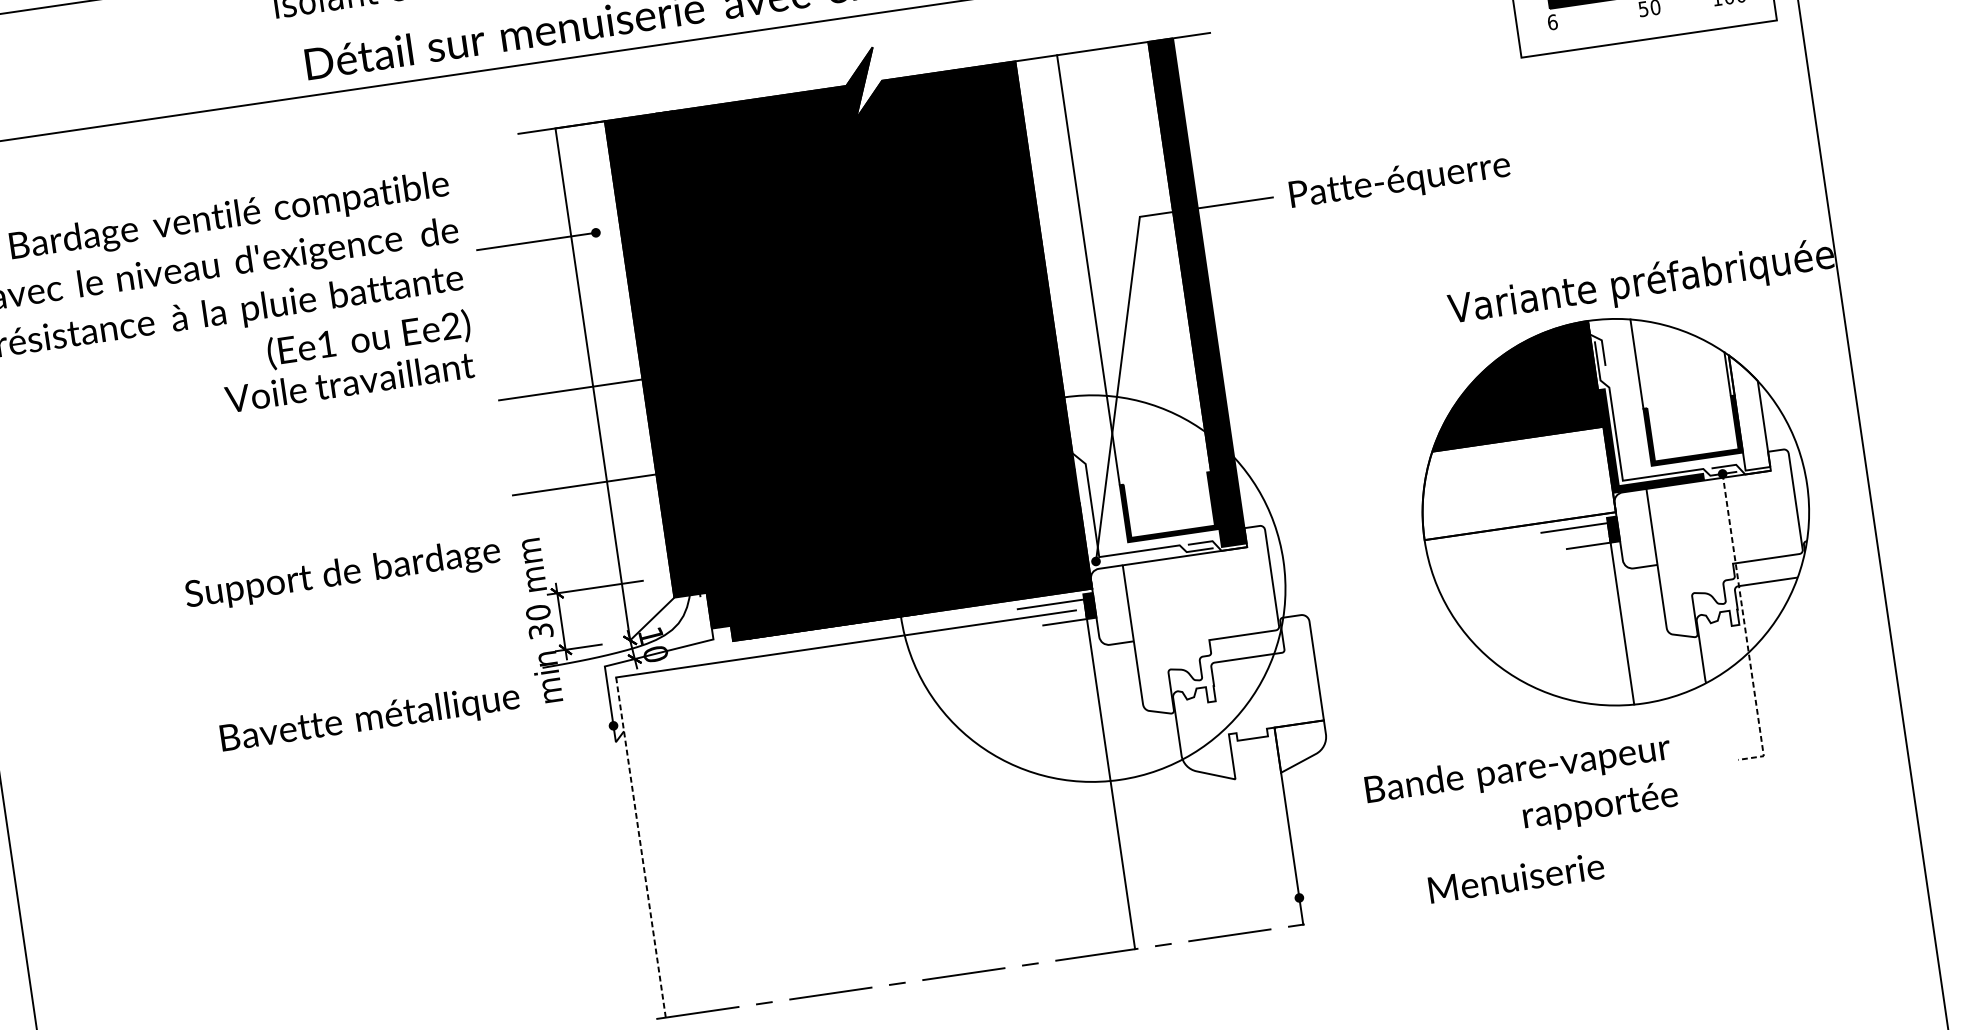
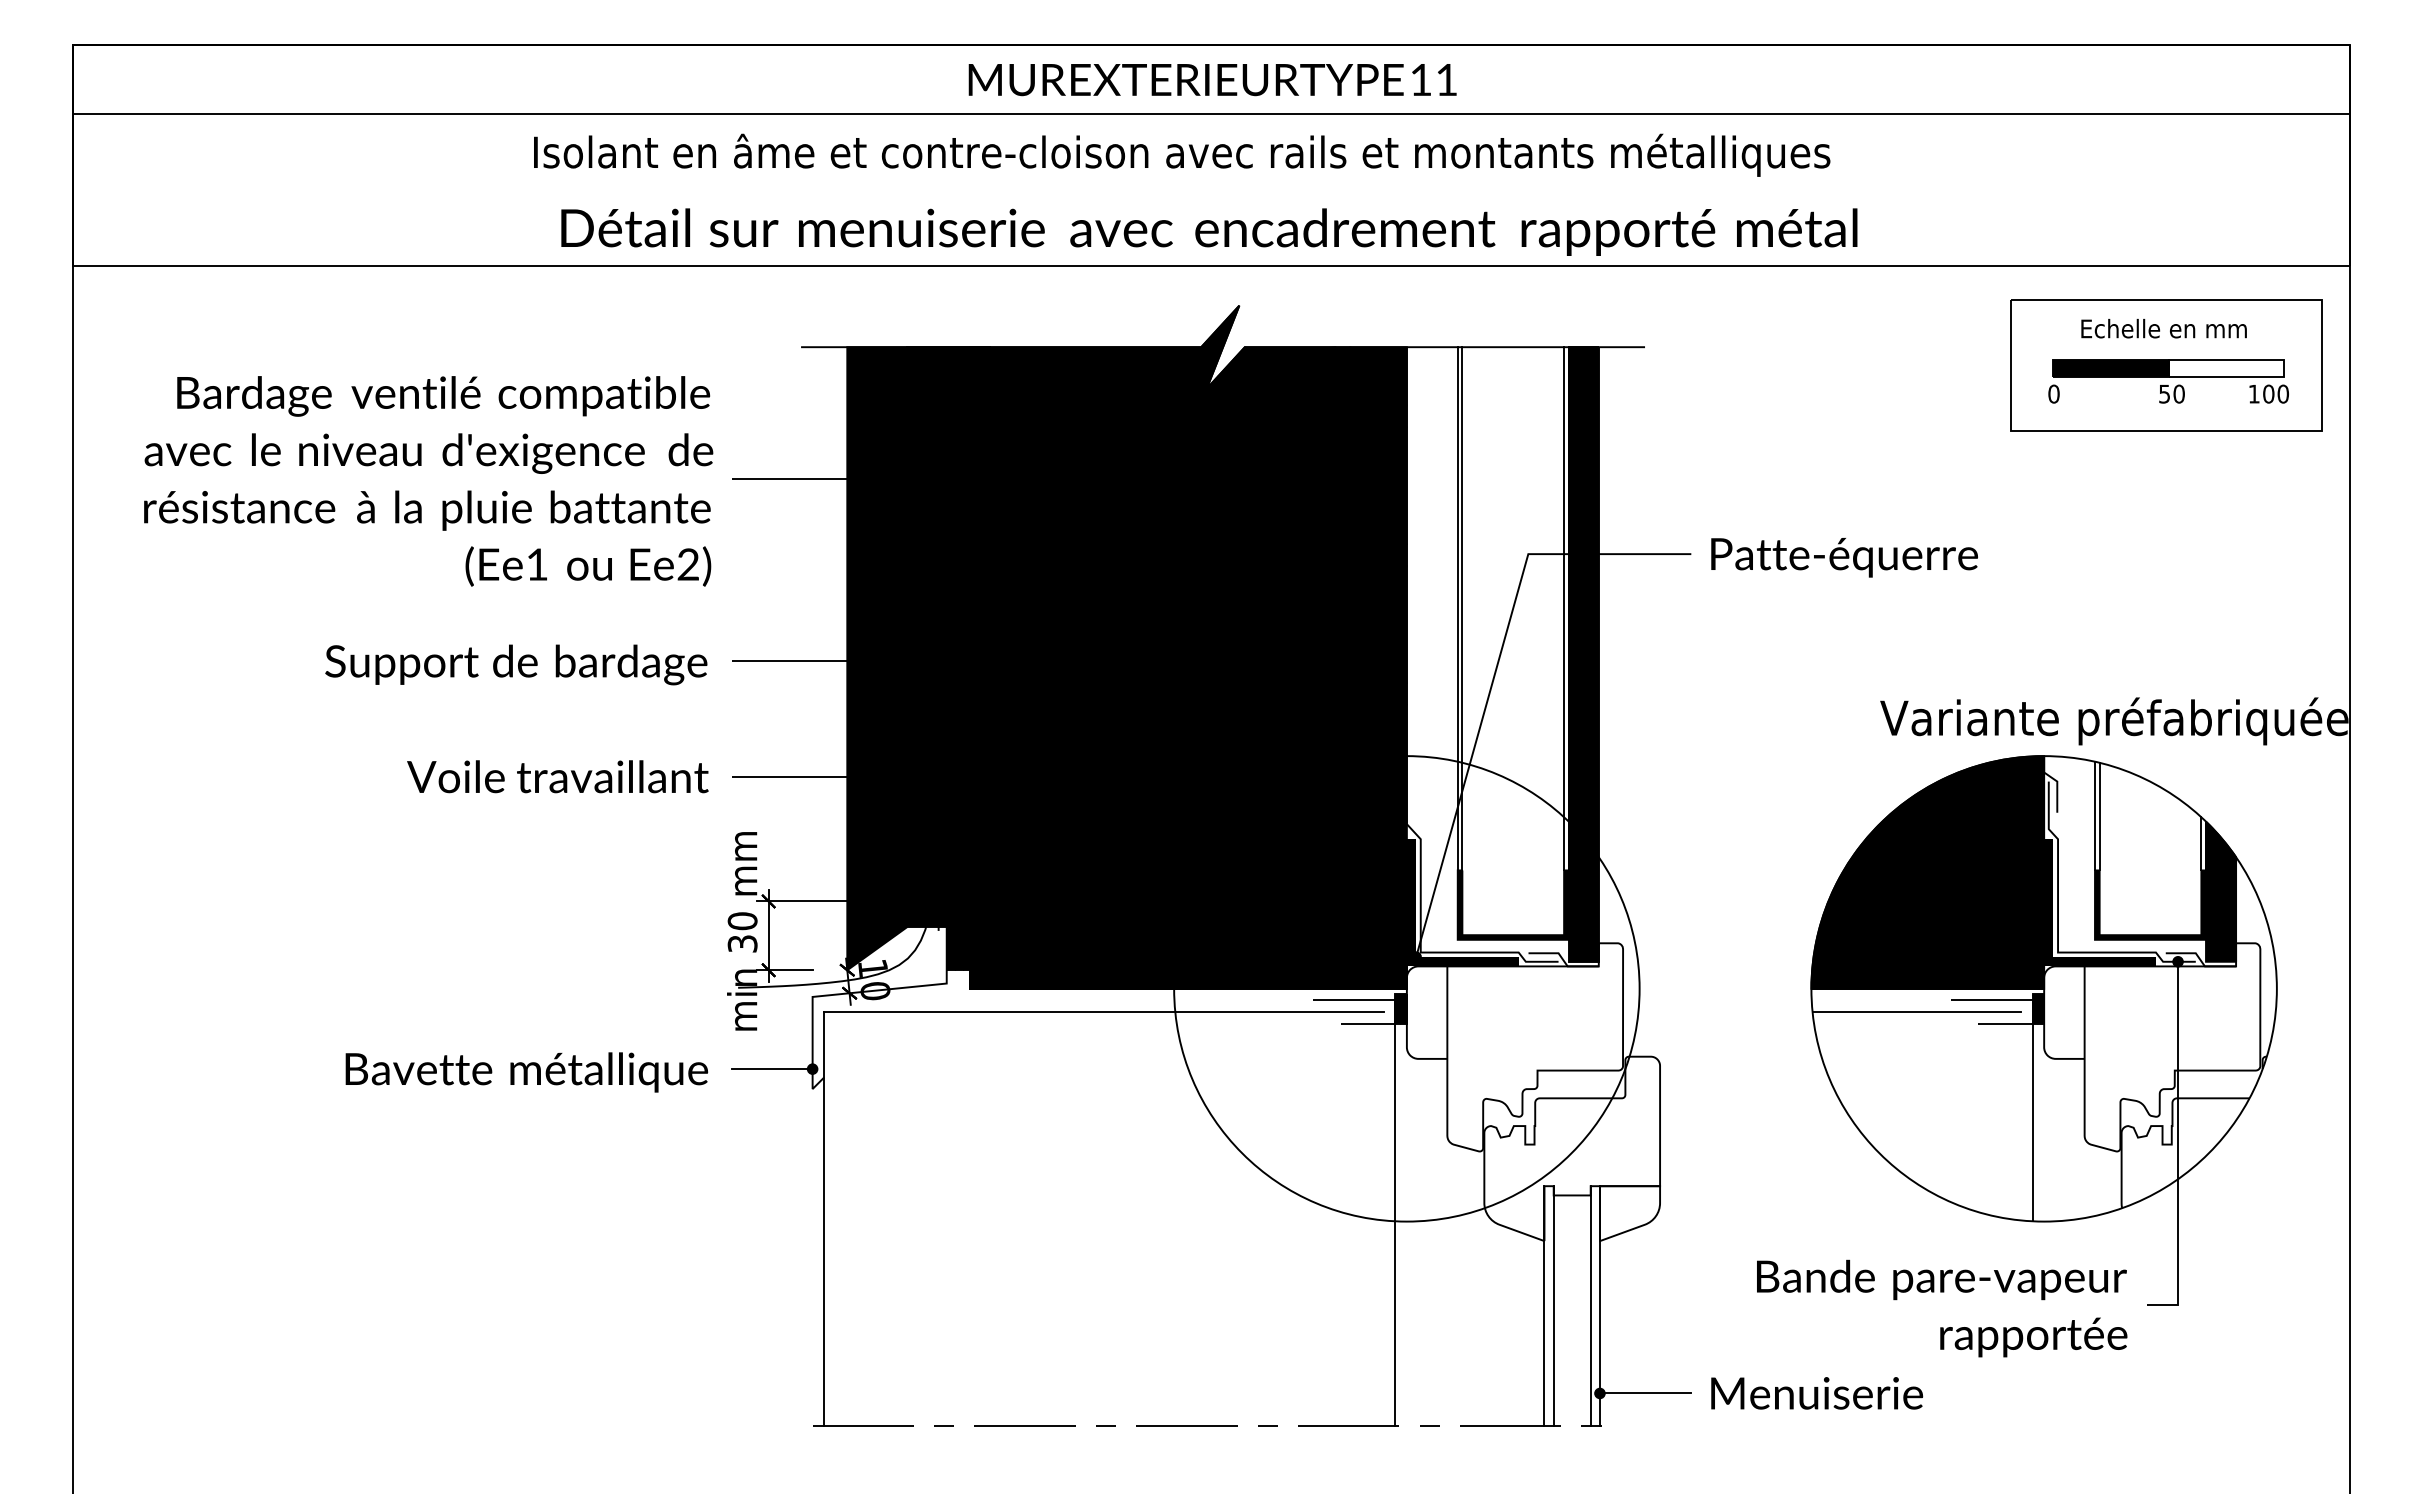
text: (1552, 21) -> (2053, 393), 6 -> 0
line: (1176, 257) -> (1564, 608), added
line: (1092, 269) -> (1462, 608), added
line: (1640, 363) -> (2099, 816), added
fill: (617, 380) -> (877, 658), added
text: (349, 382) -> (557, 776), moved
fill: (1749, 410) -> (2221, 891), added
fill: (1513, 483) -> (1927, 936), added
fill: (1127, 511) -> (1462, 902), added
line: (1513, 546) -> (1916, 1011), added
text: (342, 574) -> (516, 664), moved
line: (1745, 628) -> (2178, 1150), dashed -> solid
text: (370, 719) -> (526, 1072), moved
line: (579, 731) -> (771, 1069), added
text: (1522, 794) -> (1942, 1308), moved
line: (1281, 826) -> (1590, 1305), added
line: (1250, 831) -> (1553, 1305), added
line: (1243, 832) -> (1544, 1305), added
line: (641, 847) -> (824, 1218), dashed -> solid
text: (1516, 878) -> (1817, 1393), moved
line: (1336, 892) -> (1645, 1393), added

